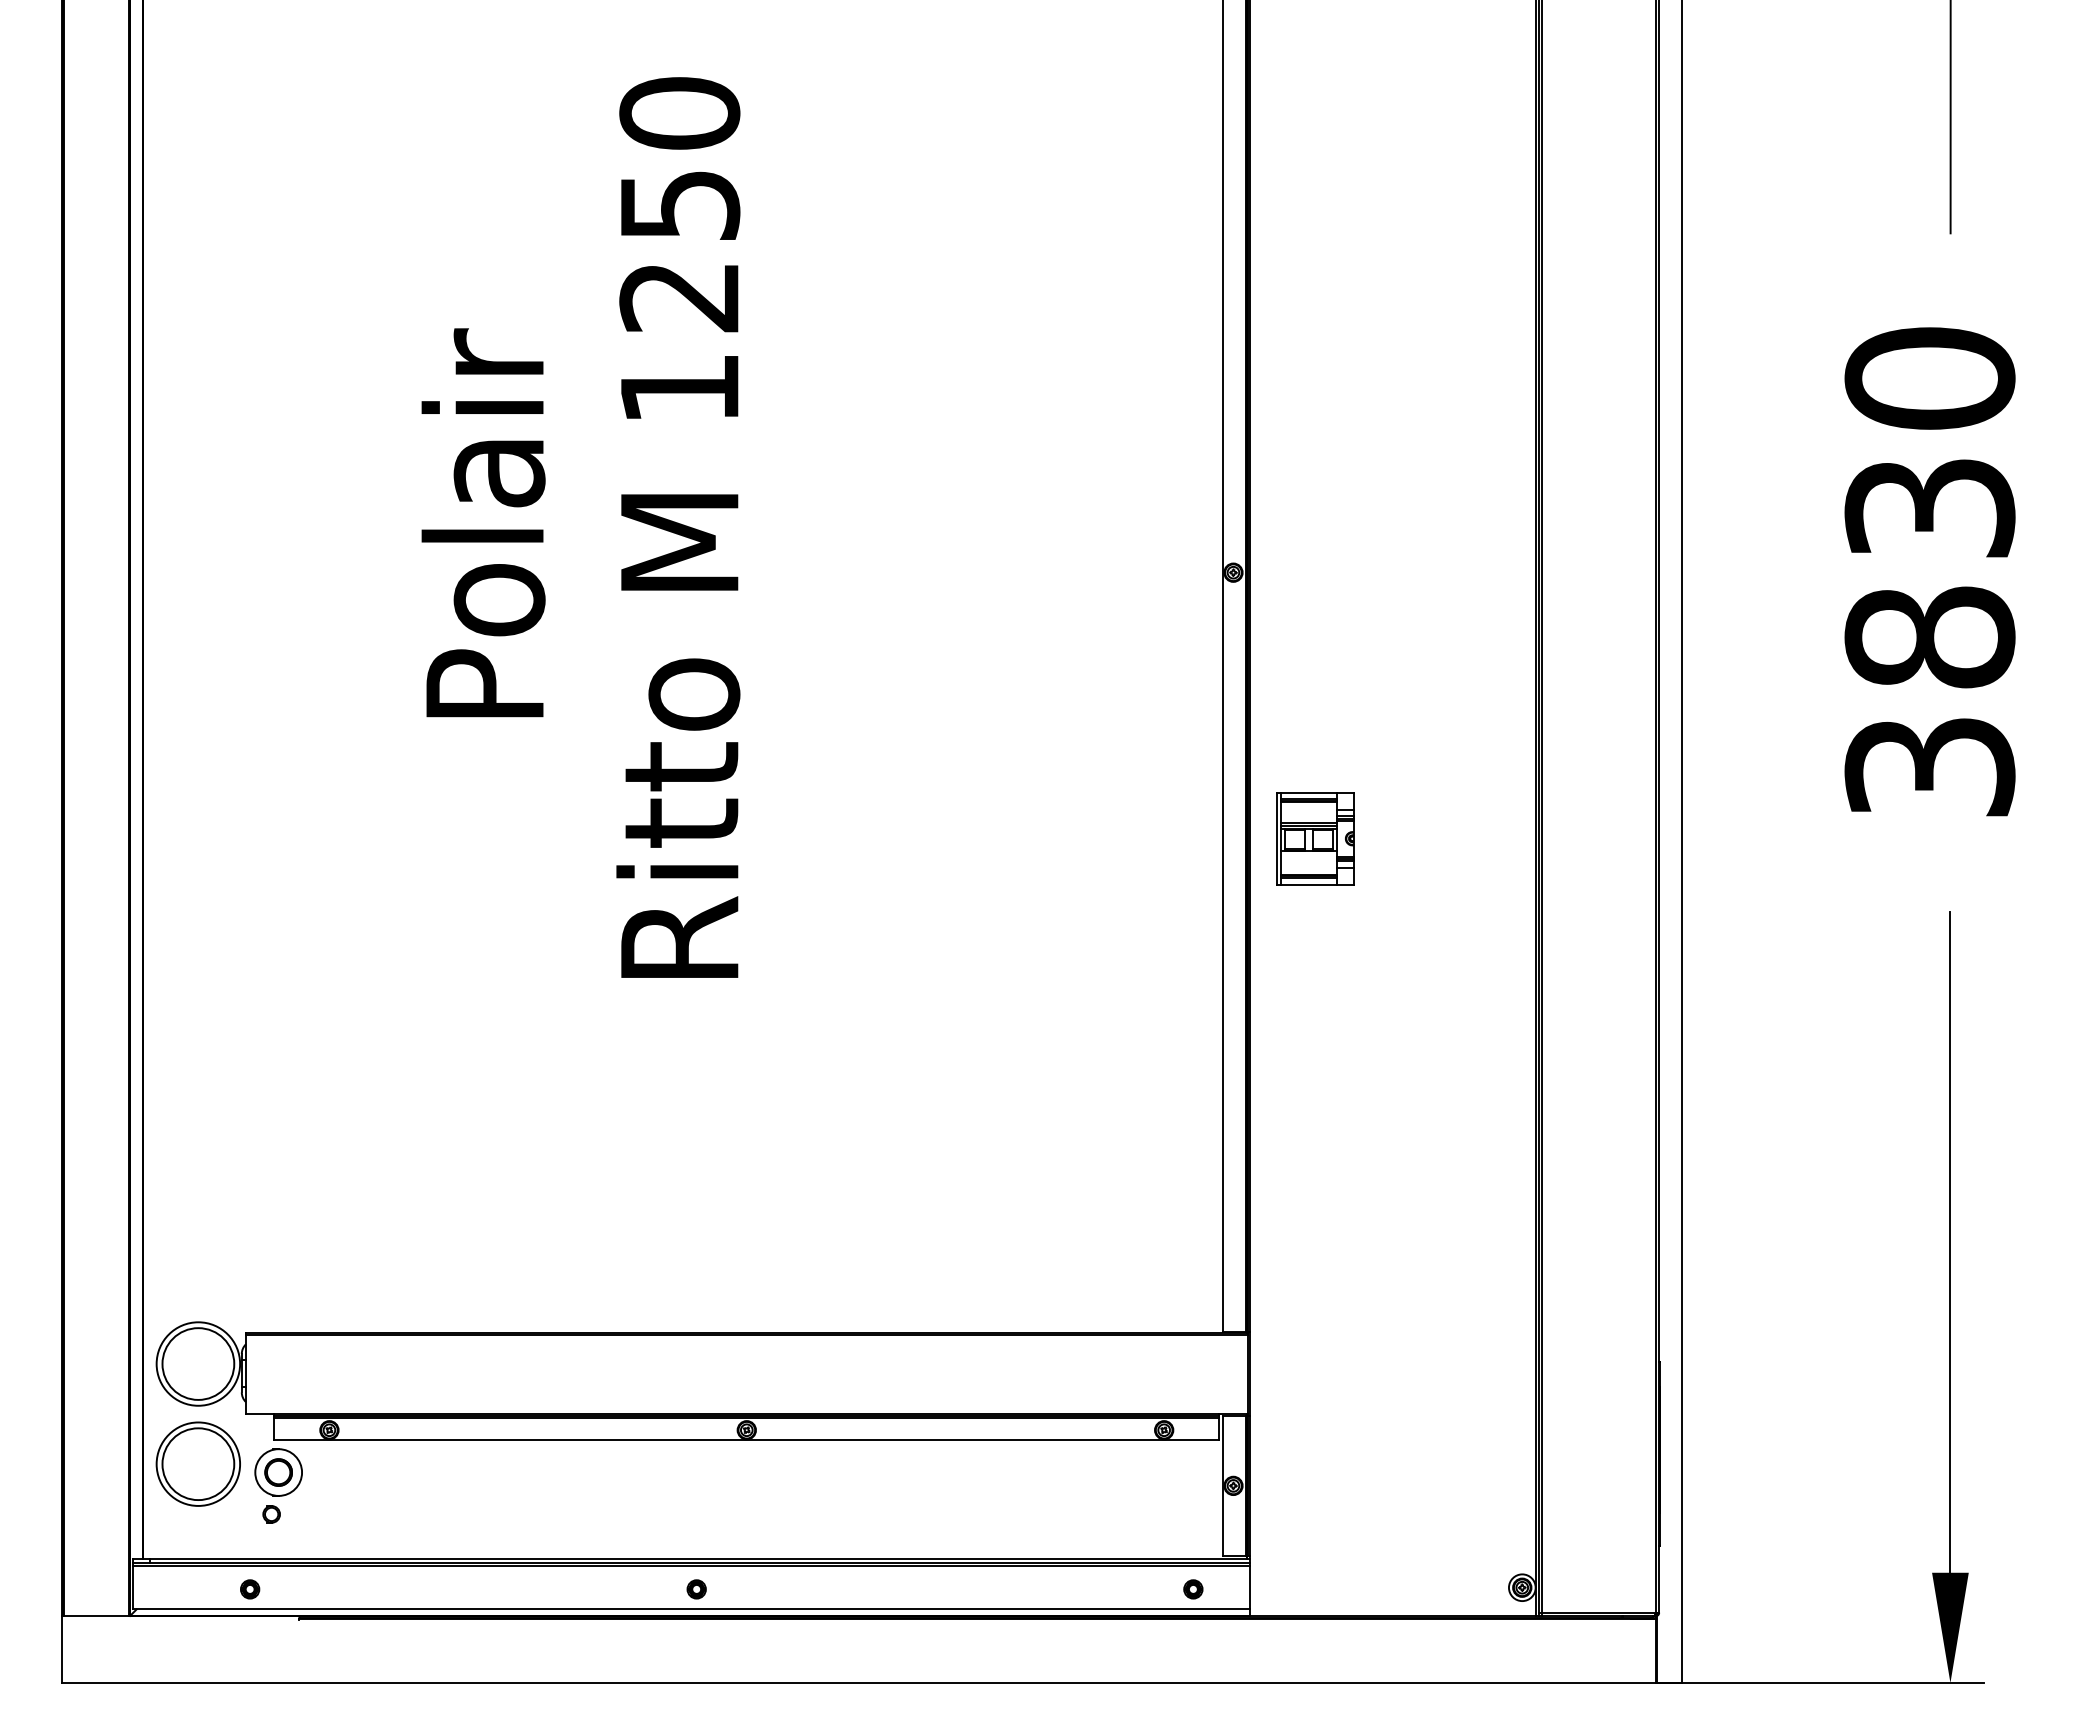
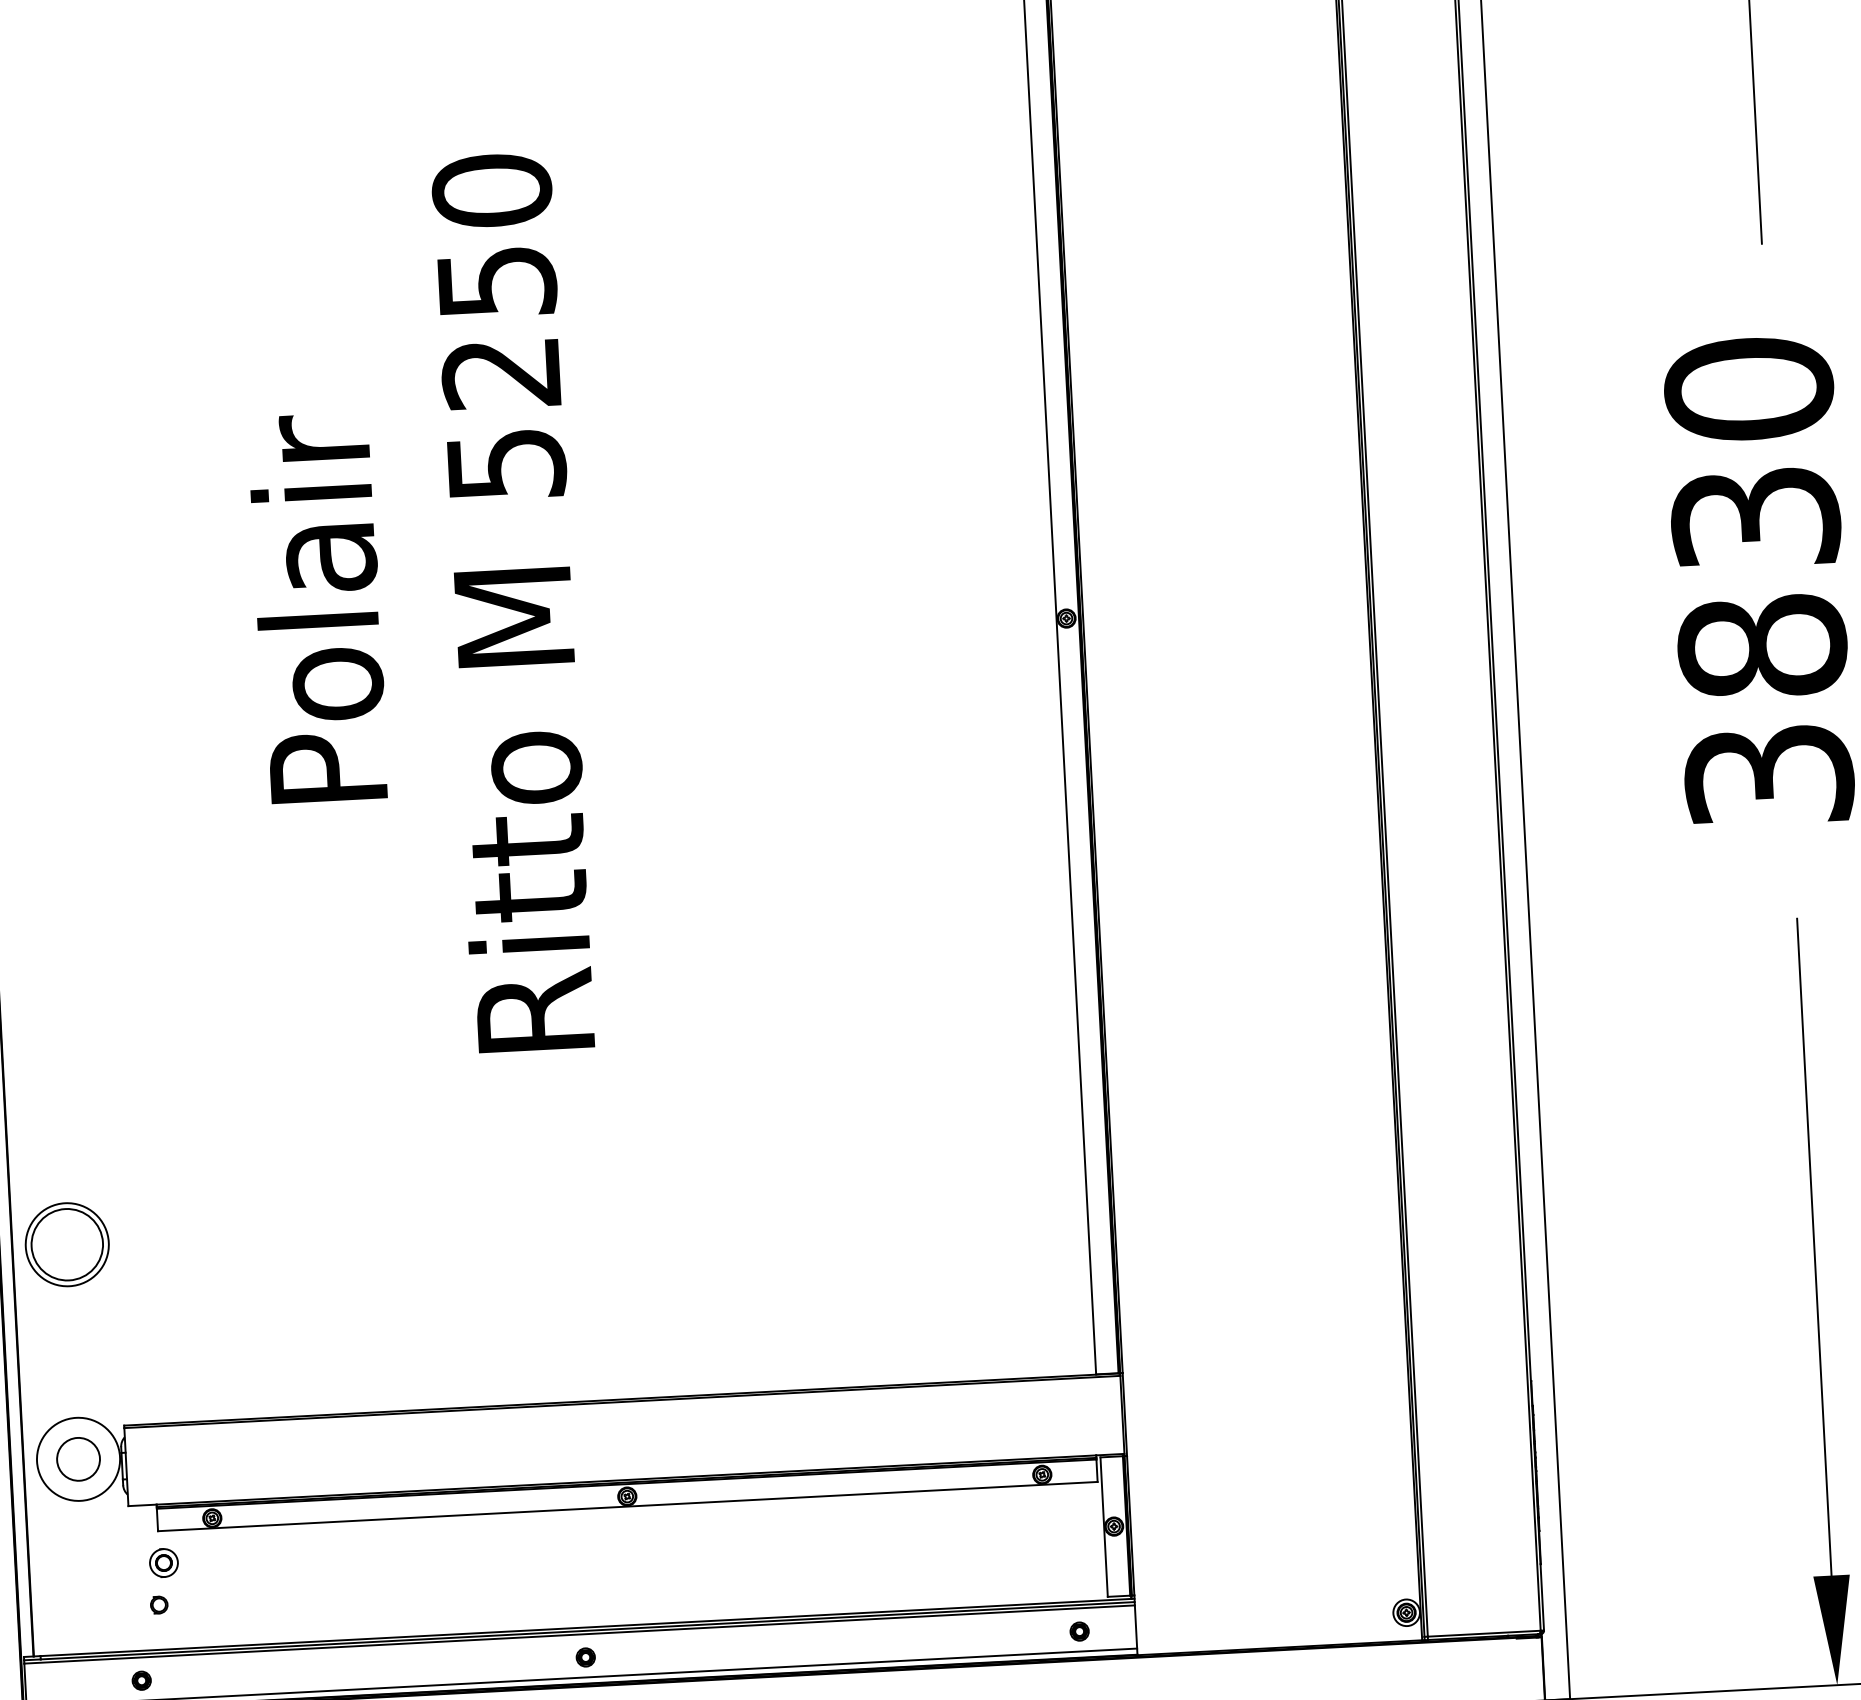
text: (680, 389) -> (507, 465), 1250 -> 5250
part: (1315, 838) -> (1161, 878), removed
circle: (198, 1363) -> (78, 1458), size x0.6
part: (197, 1463) -> (66, 1244), moved
part: (278, 1472) -> (163, 1563), size x0.6

